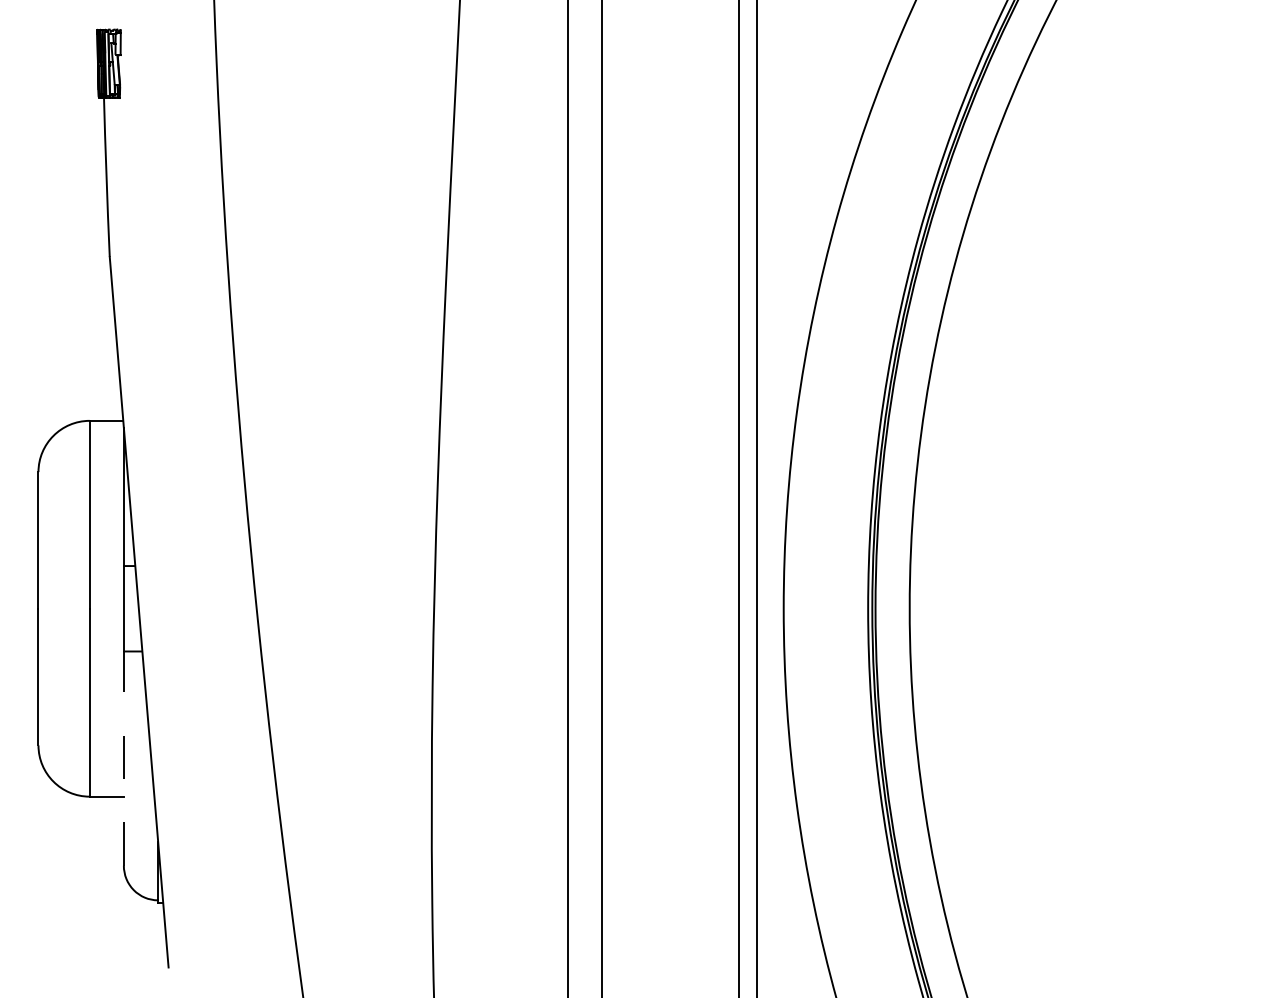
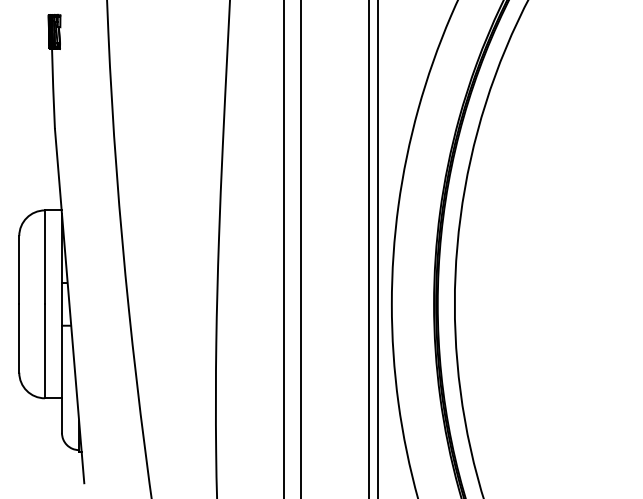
line: (122, 759) -> (61, 379), dashed -> solid

